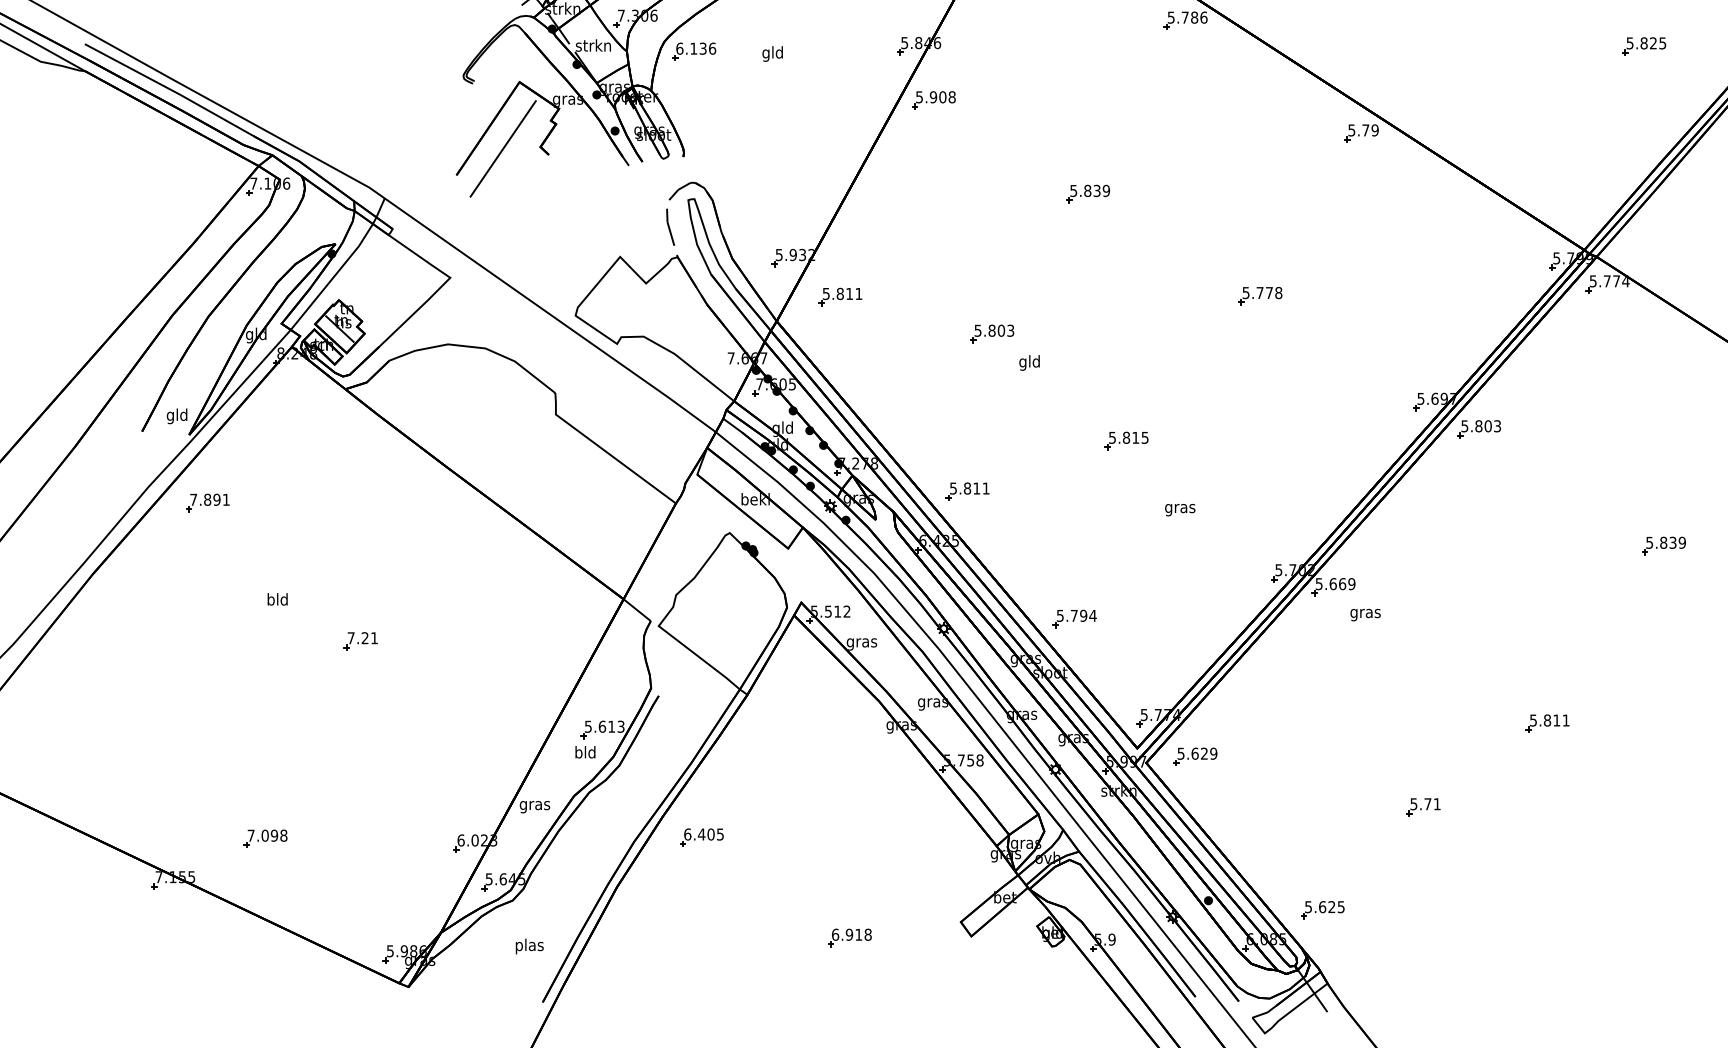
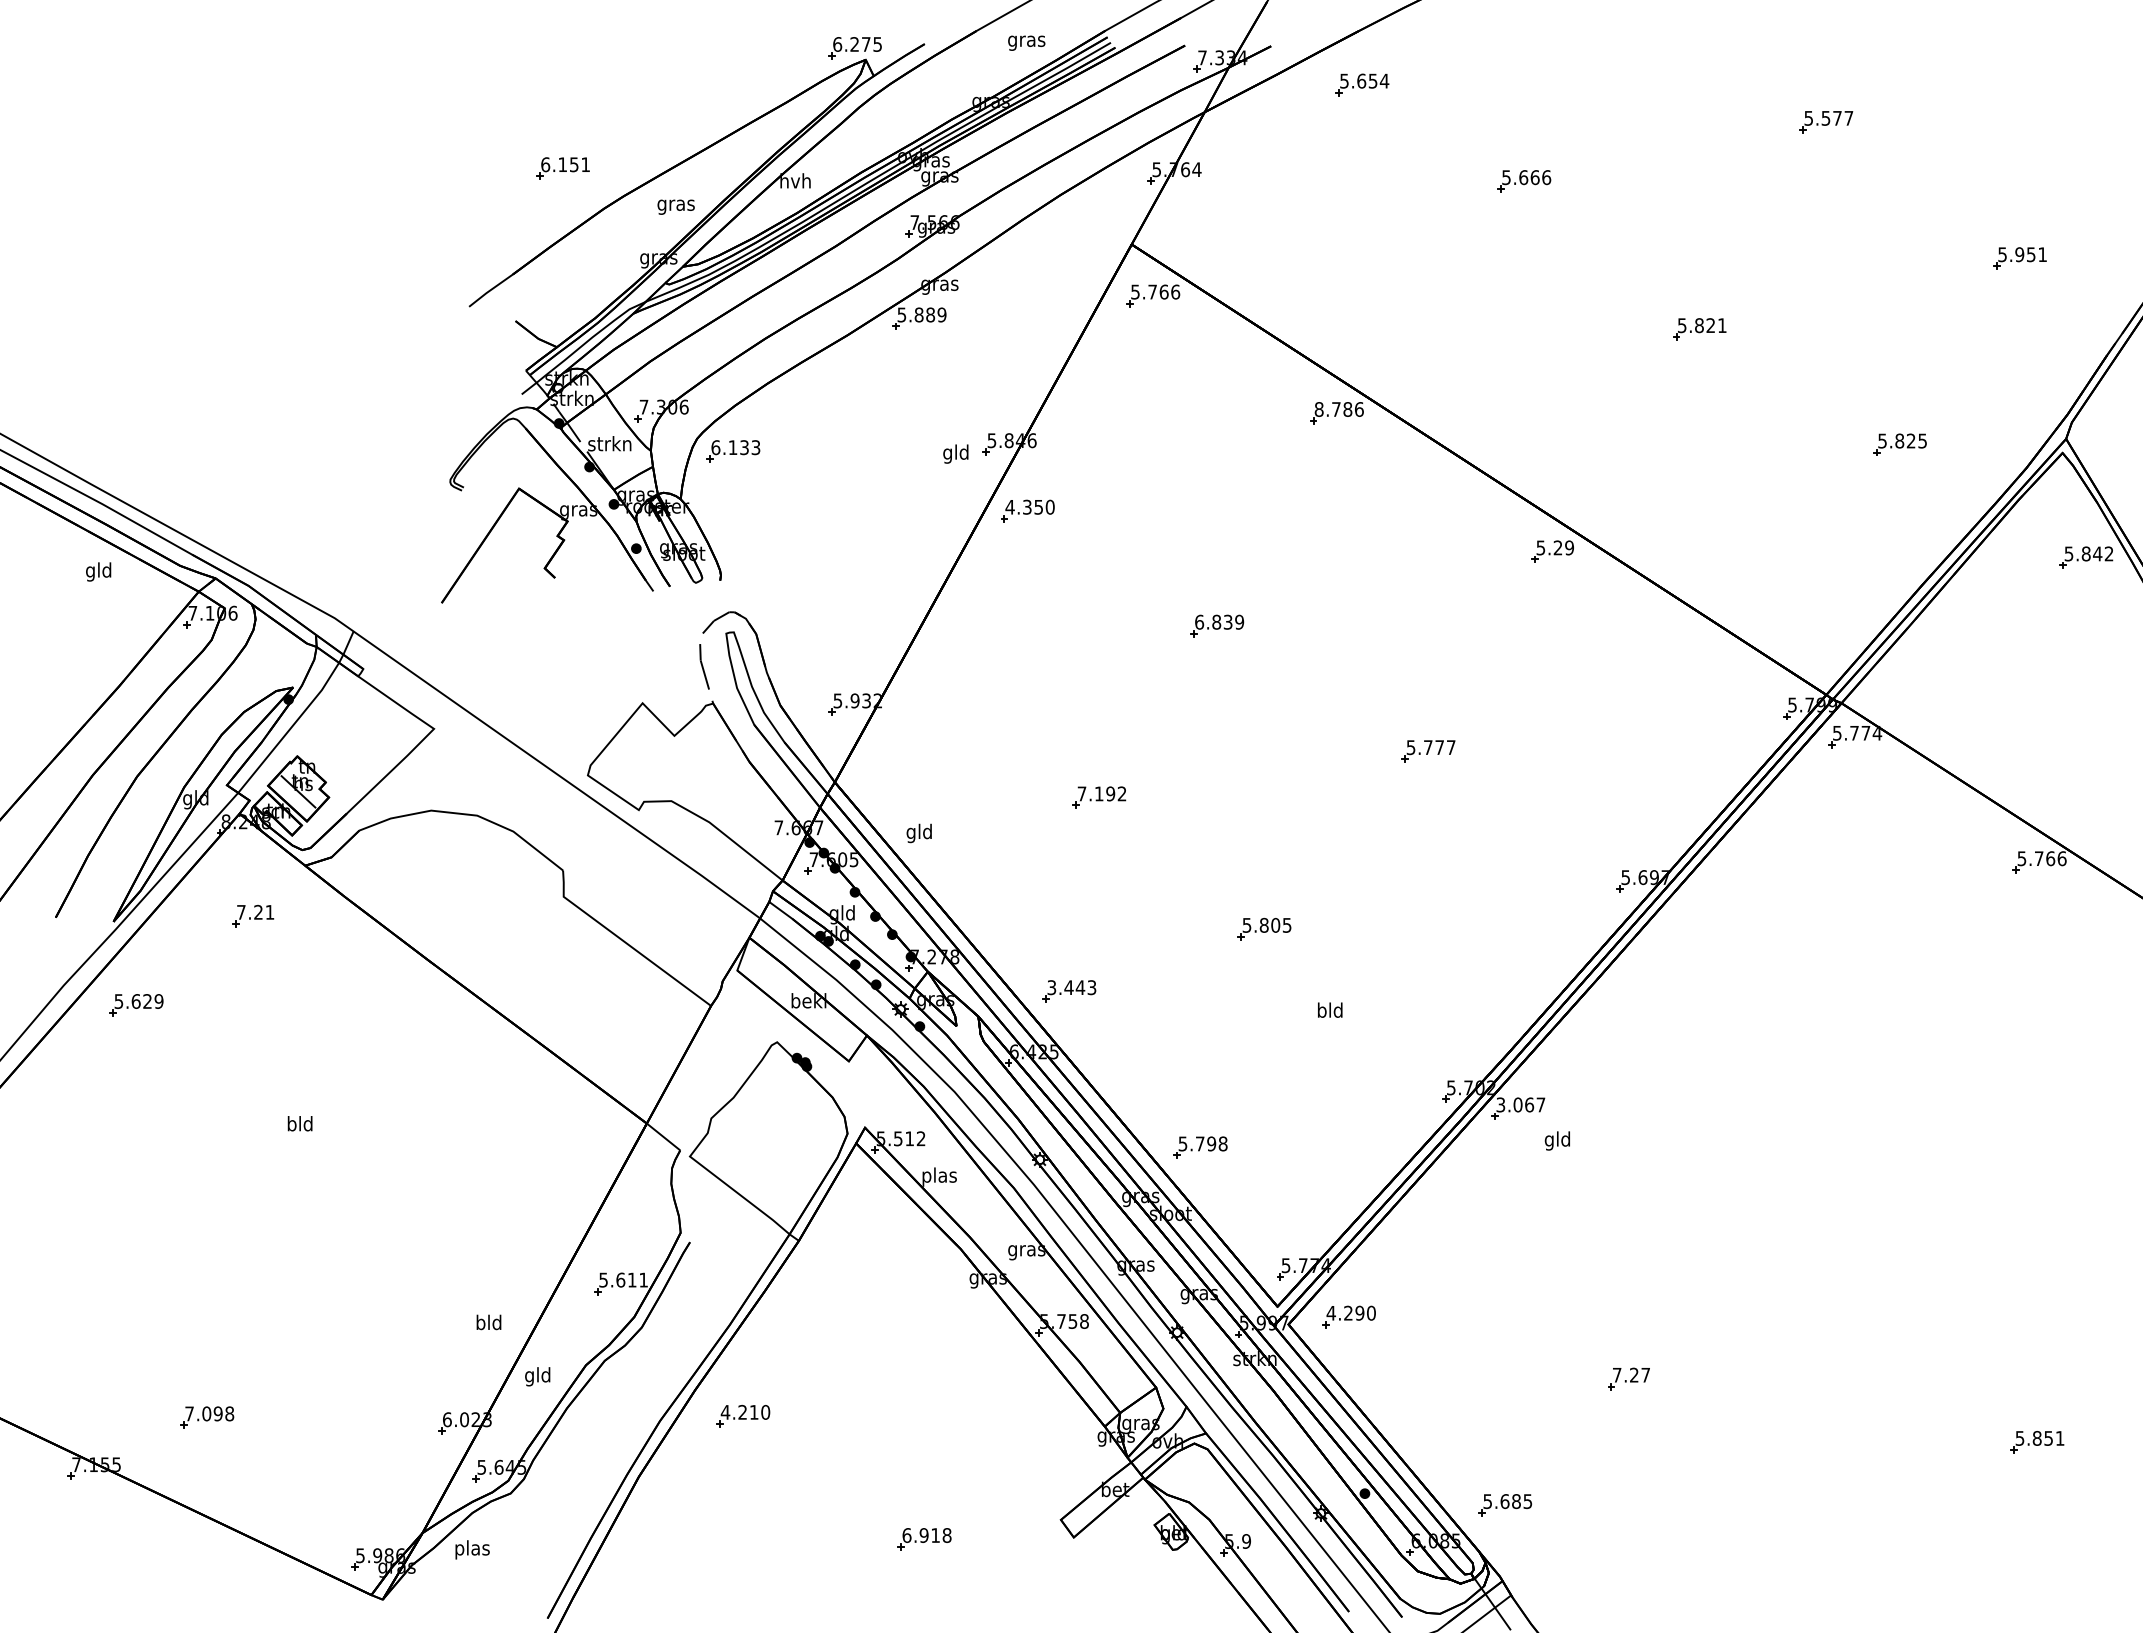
text: (1170, 17) -> (1318, 409), 5.786 -> 8.786
text: (712, 48) -> (755, 447), 6.136 -> 6.133
text: (772, 53) -> (955, 453), moved
text: (935, 96) -> (1029, 506), 5.908 -> 4.350
text: (1365, 130) -> (1557, 547), 5.79 -> 5.29
line: (503, 148) -> (499, 570), removed
text: (1073, 190) -> (1199, 621), 5.839 -> 6.839
text: (1278, 292) -> (1450, 747), 5.778 -> 5.777
part: (839, 297) -> (912, 752), removed
text: (993, 330) -> (1101, 793), 5.803 -> 7.192
text: (1028, 363) -> (918, 833), moved
text: (176, 415) -> (98, 571), moved
part: (1479, 428) -> (1697, 914), removed
text: (1135, 437) -> (1275, 924), 5.815 -> 5.805
text: (970, 488) -> (1072, 987), 5.811 -> 3.443
text: (209, 499) -> (138, 1001), 7.891 -> 5.629
text: (1179, 507) -> (1329, 1011), gras -> bld
part: (1664, 545) -> (1924, 1057), removed
text: (1336, 583) -> (1521, 1104), 5.669 -> 3.067
text: (277, 599) -> (299, 1123), moved
text: (1365, 613) -> (1557, 1140), gras -> gld
text: (1092, 615) -> (1222, 1143), 5.794 -> 5.798
part: (361, 641) -> (253, 916), moved
text: (861, 642) -> (939, 1176), gras -> plas
part: (1547, 723) -> (1781, 1276), removed
text: (620, 726) -> (643, 1279), 5.613 -> 5.611
text: (585, 752) -> (488, 1322), moved
text: (1196, 753) -> (1350, 1312), 5.629 -> 4.290
text: (1424, 803) -> (1630, 1374), 5.71 -> 7.27
text: (534, 805) -> (537, 1376), gras -> gld
text: (703, 833) -> (745, 1411), 6.405 -> 4.210
text: (1331, 907) -> (1516, 1501), 5.625 -> 5.685
text: (529, 946) -> (472, 1549), moved

